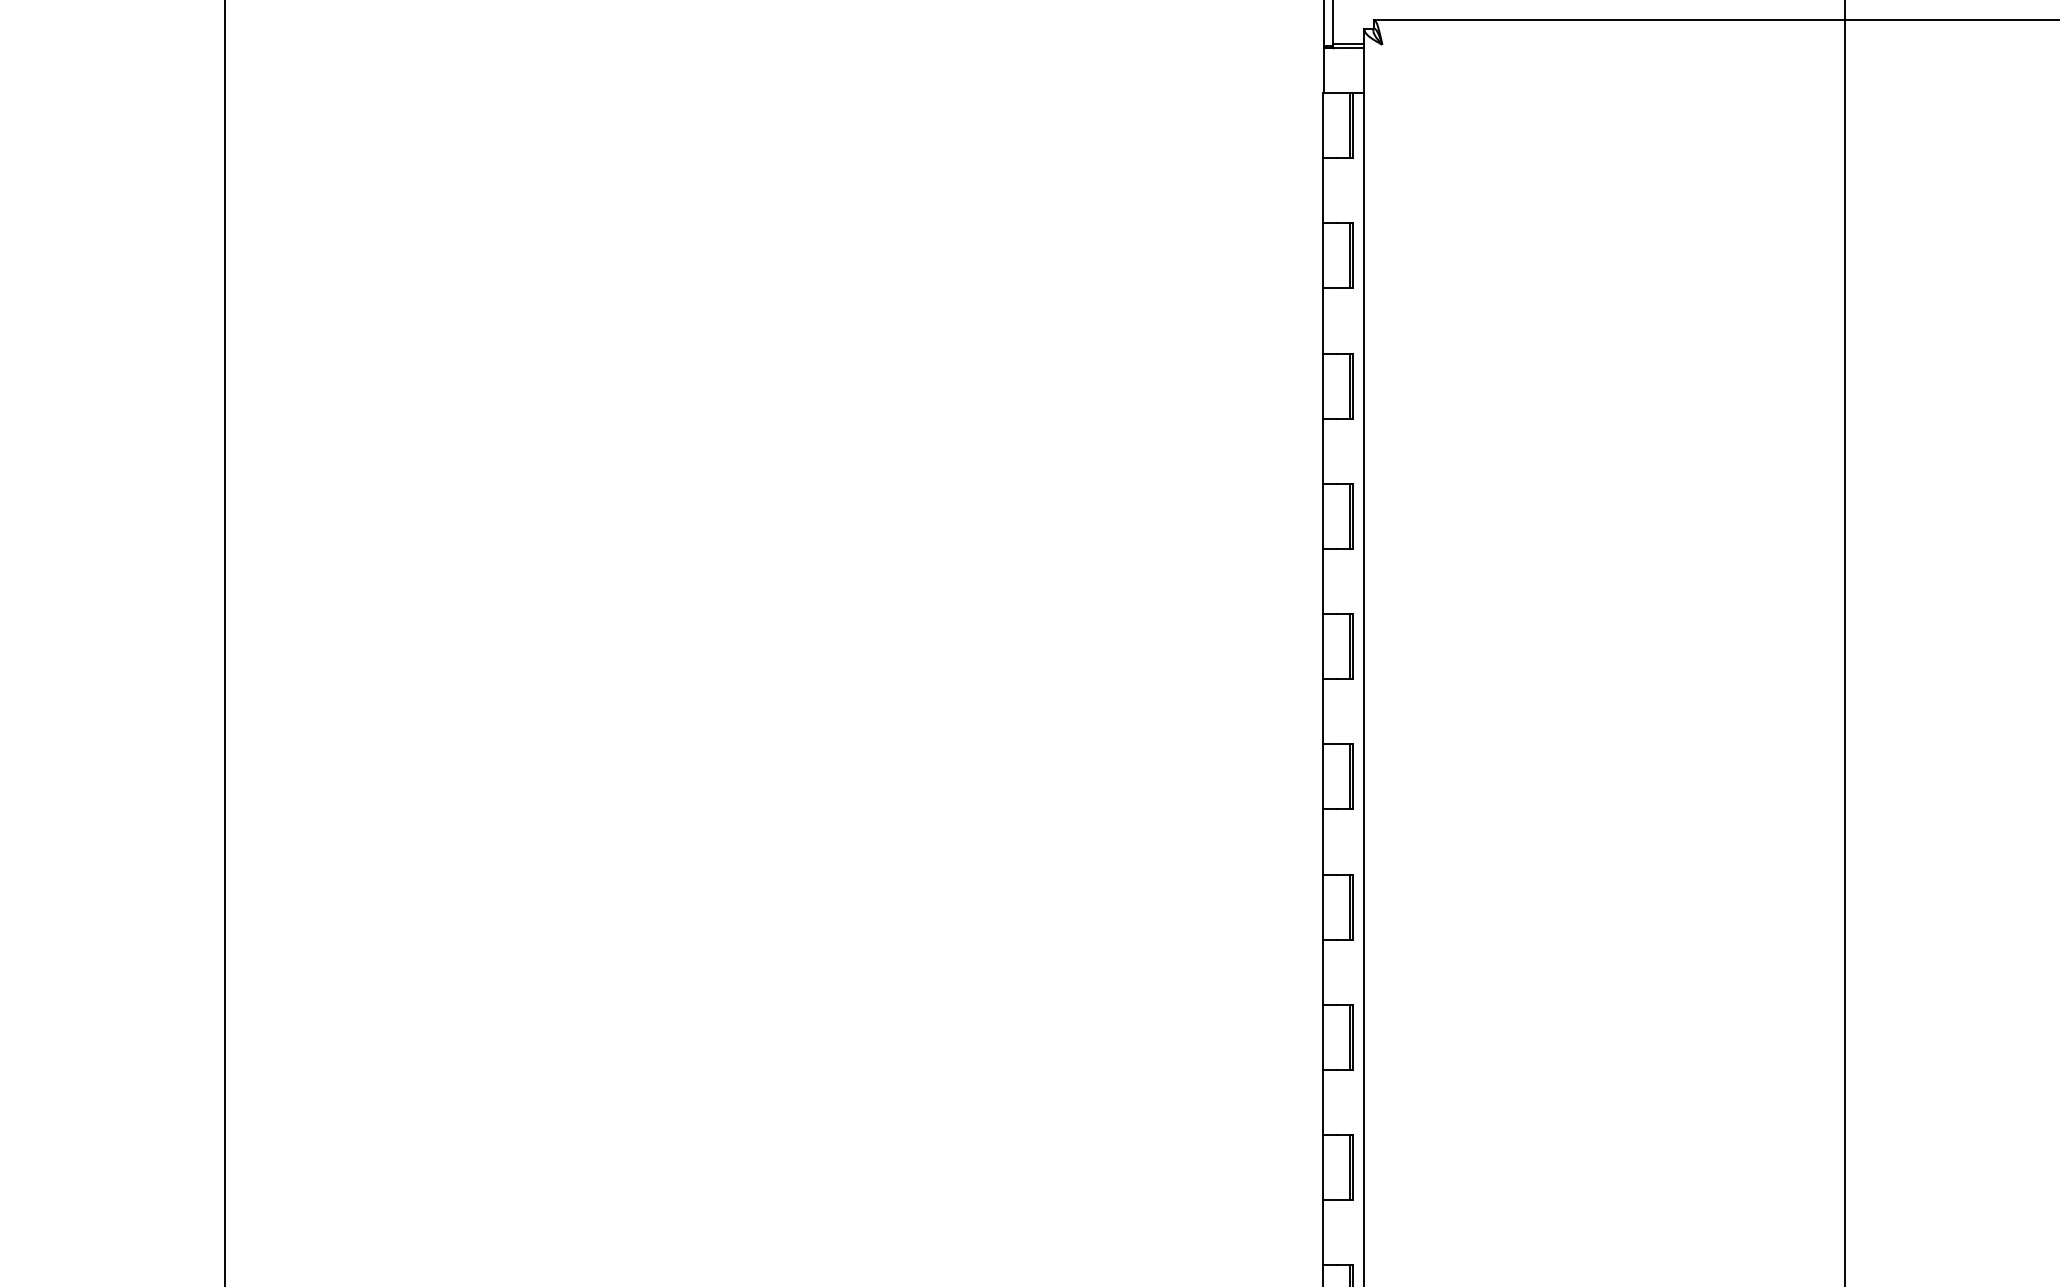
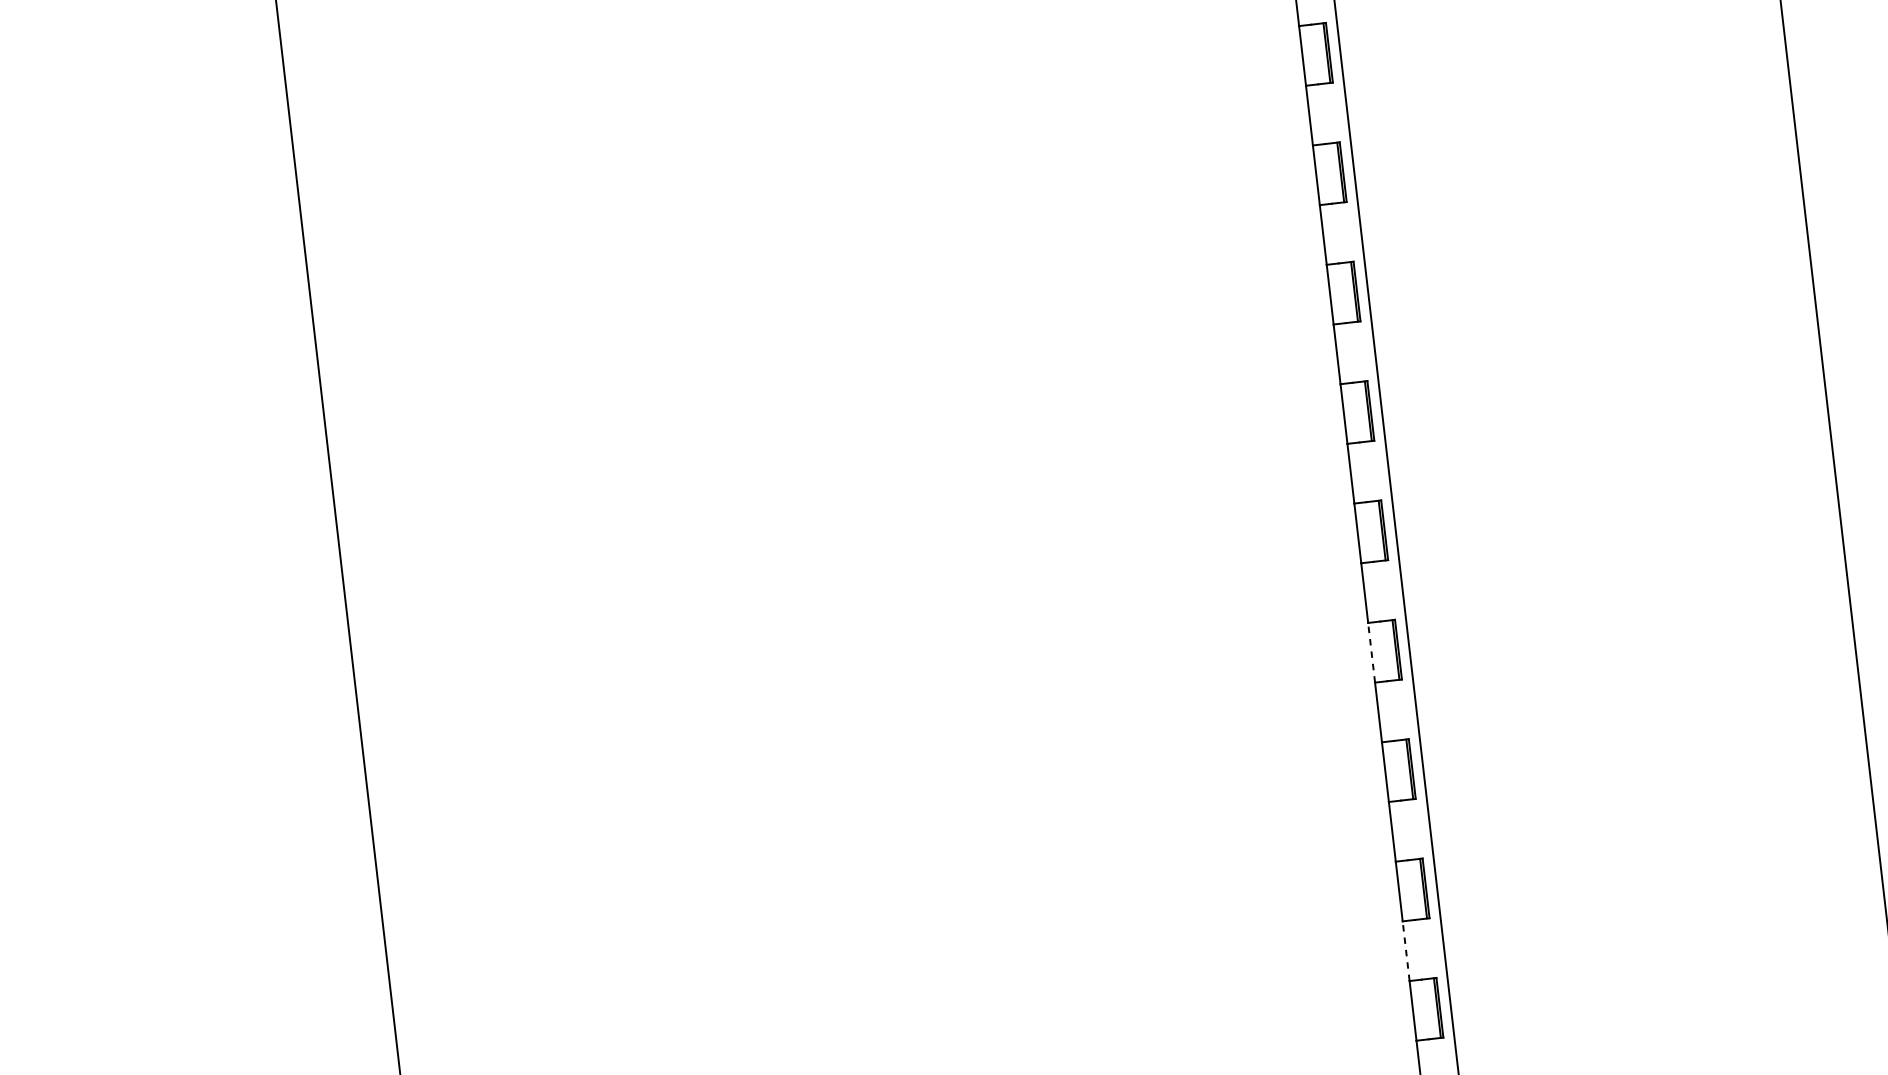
line: (1323, 907) -> (1371, 653), solid -> dashed
line: (1323, 1232) -> (1406, 950), solid -> dashed

